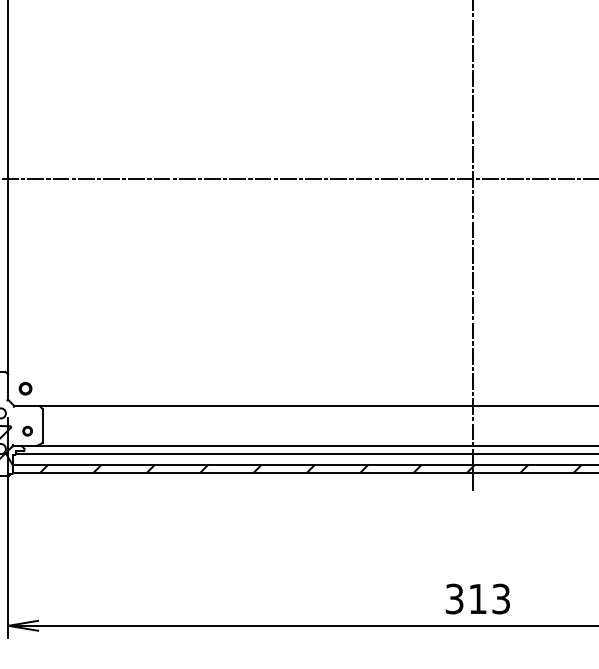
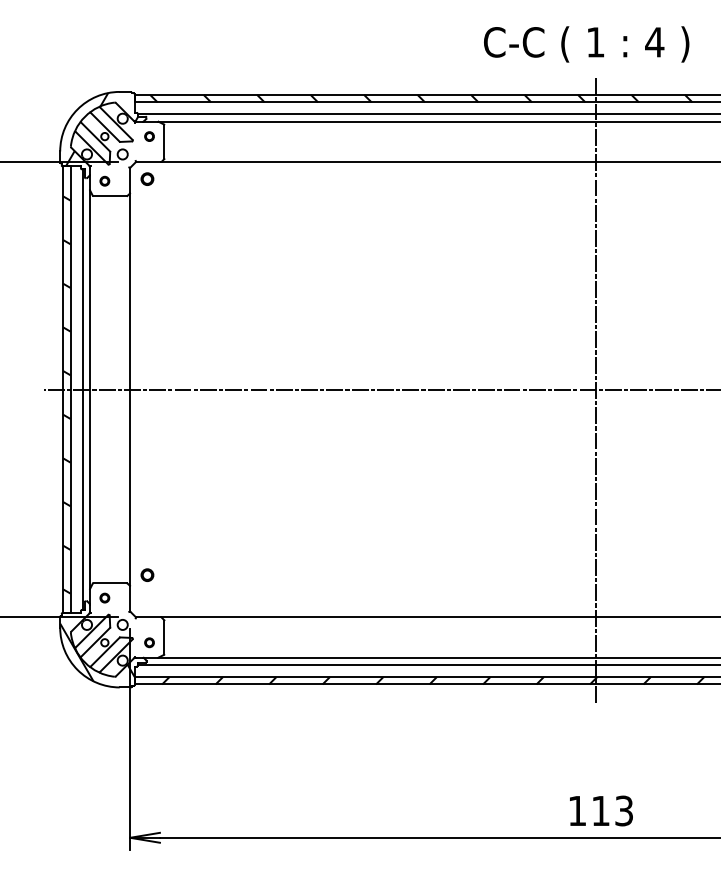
part: (25, 388) -> (147, 574), moved
text: (454, 598) -> (577, 810), 313 -> 113

